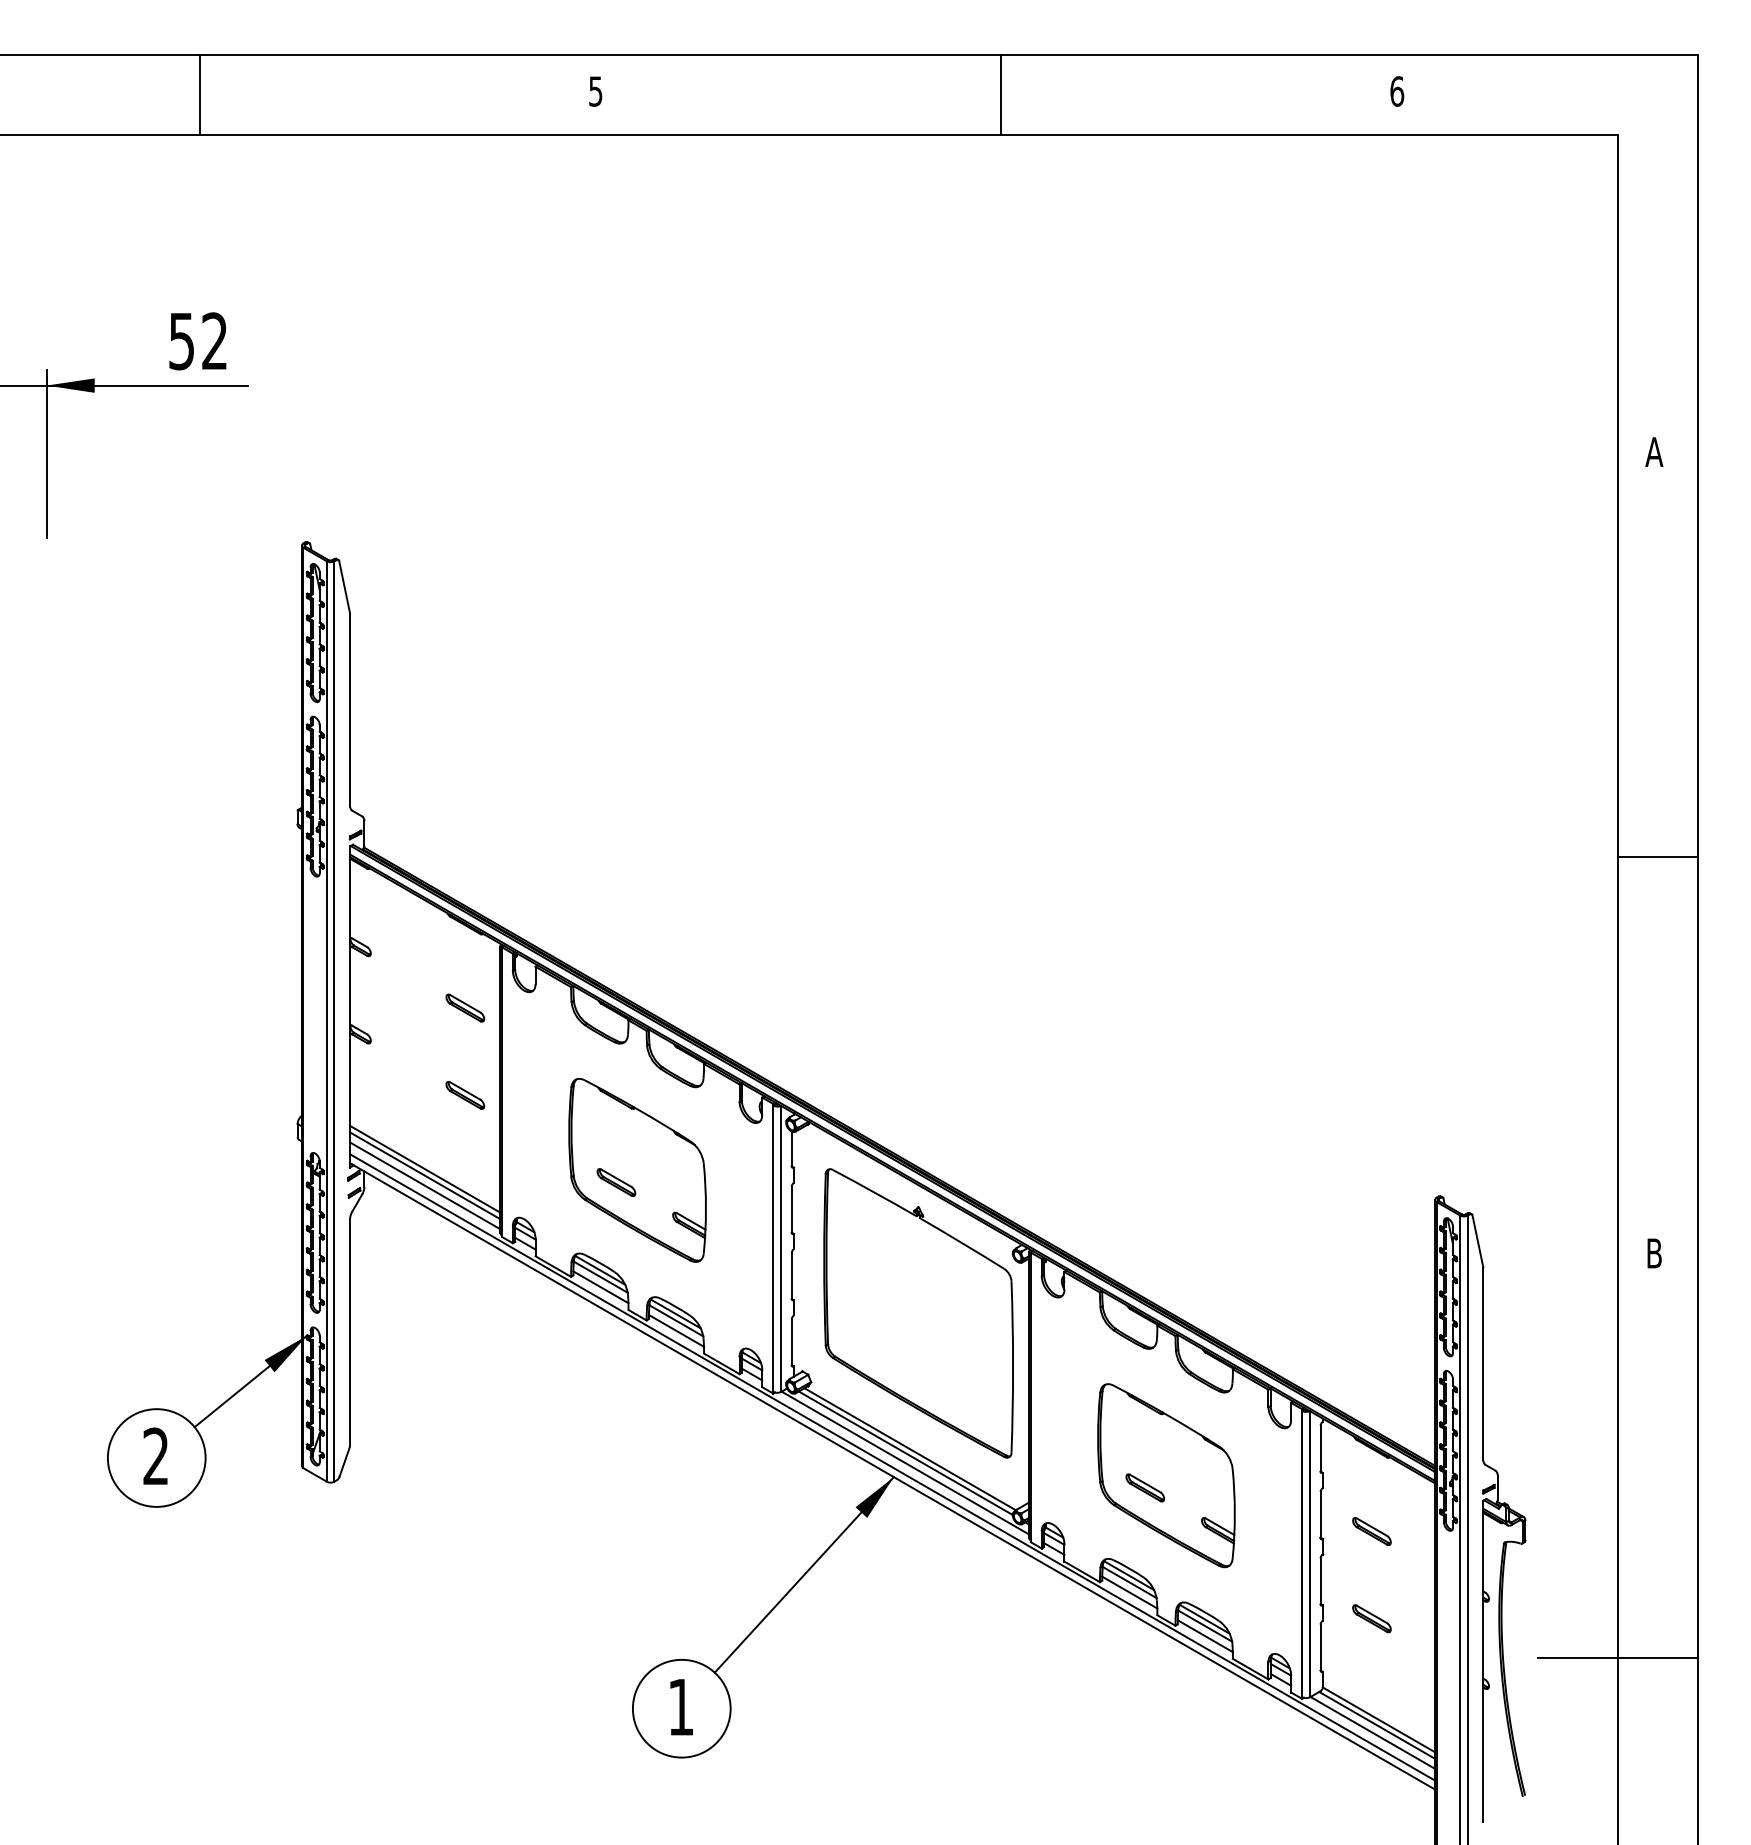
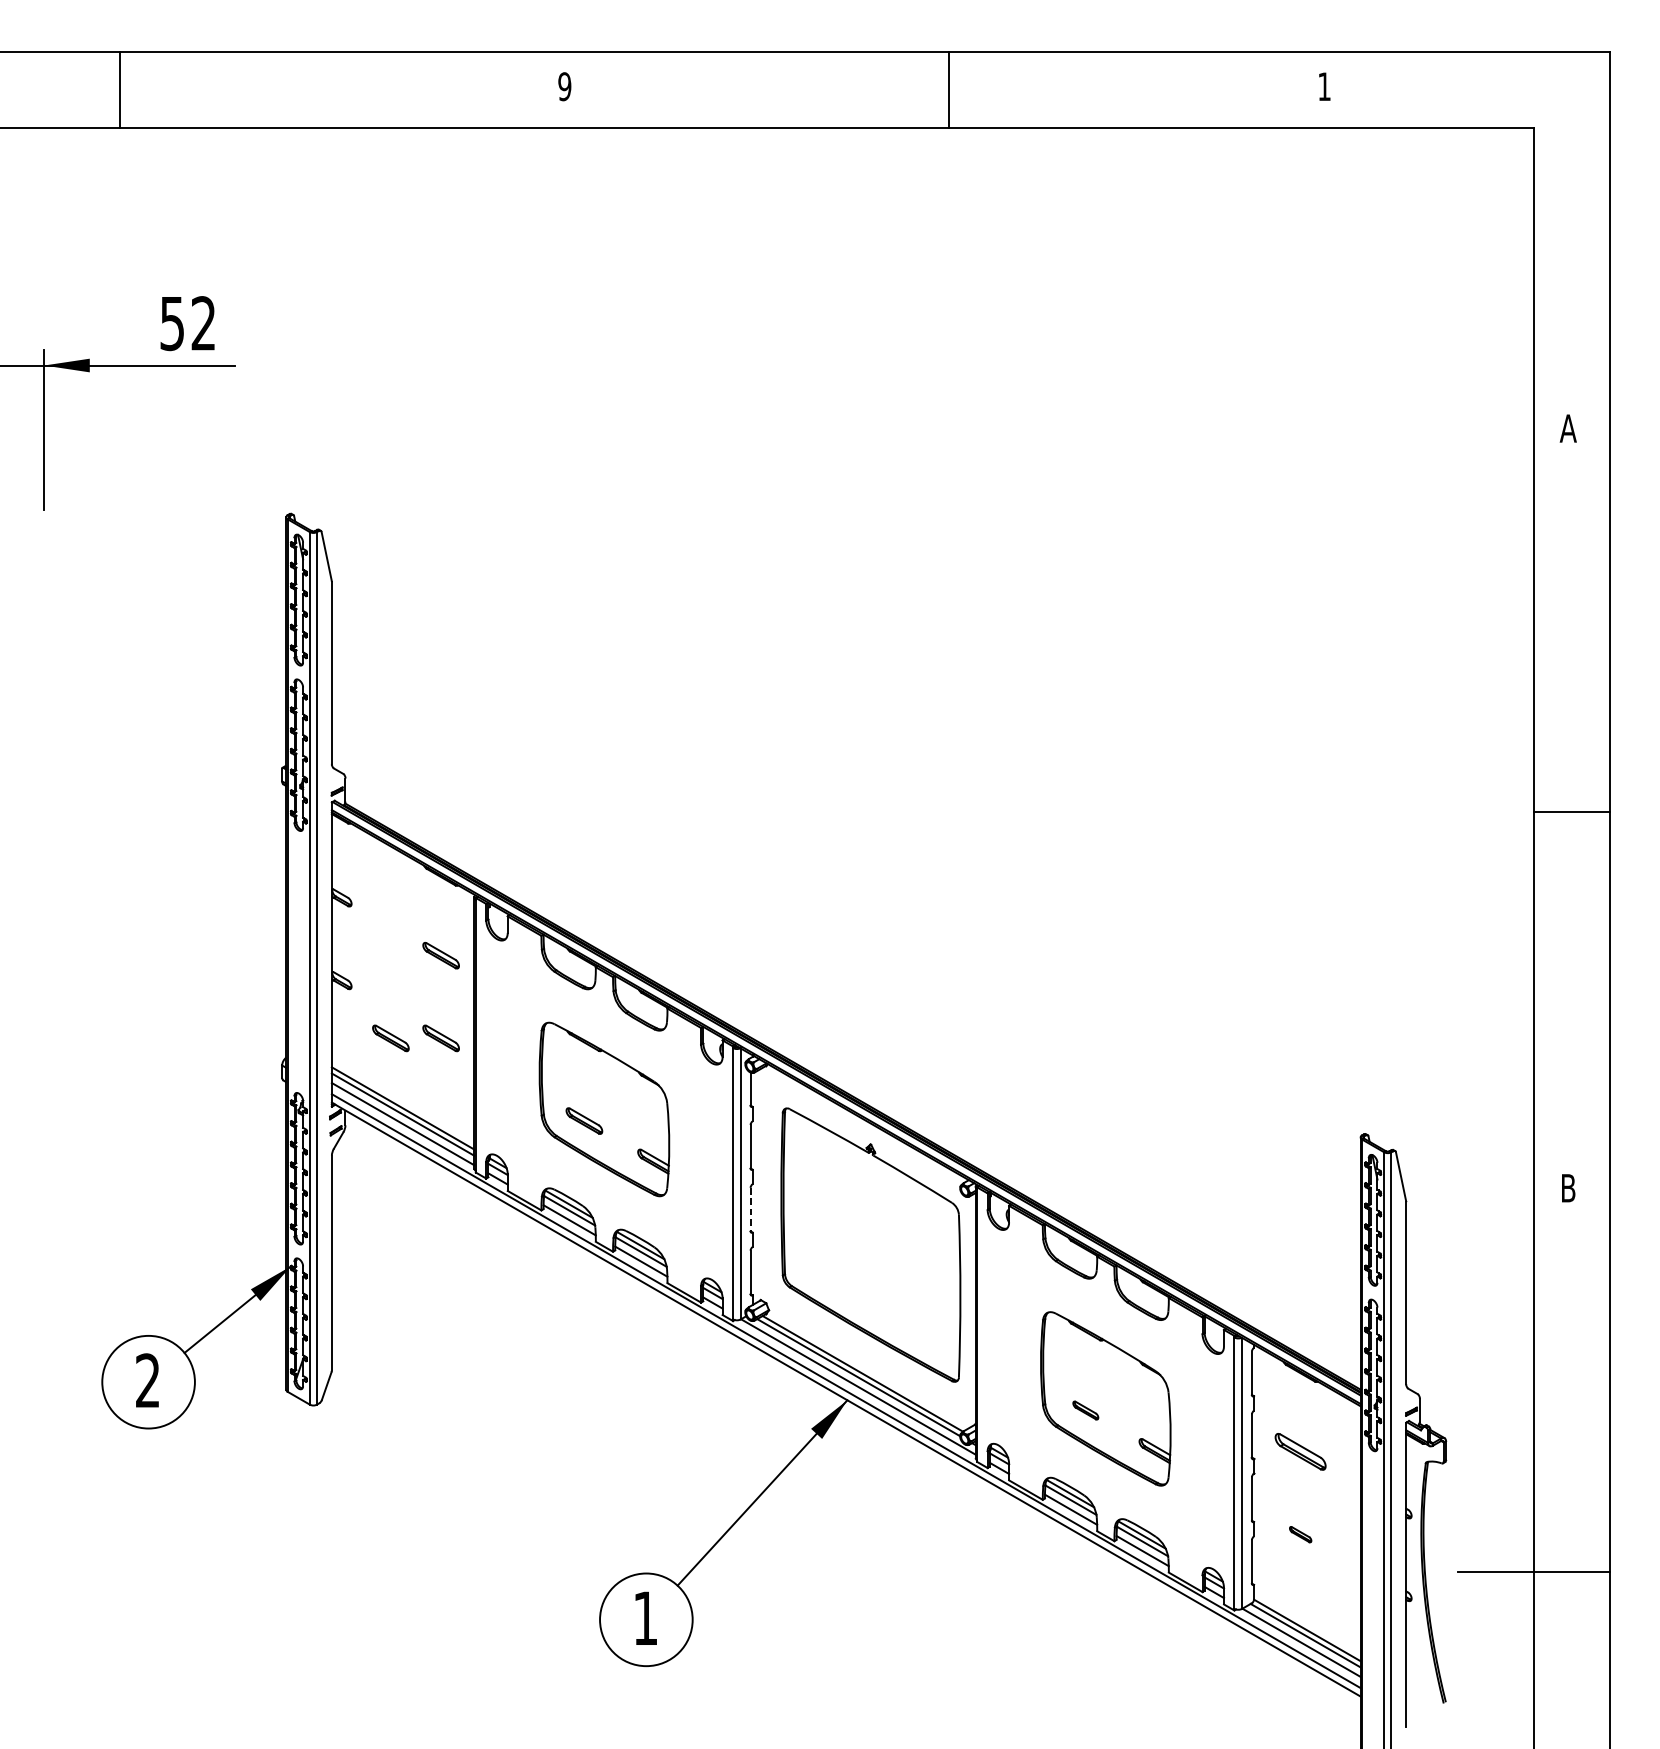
text: (595, 91) -> (564, 86), 5 -> 9
text: (1397, 91) -> (1324, 86), 6 -> 1
line: (199, 95) -> (119, 90), moved
part: (412, 1094) -> (391, 1037), added
line: (791, 1275) -> (750, 1209), solid -> dashed
part: (1145, 1487) -> (1085, 1410), size x0.7
part: (1371, 1531) -> (1300, 1451), size x1.4
part: (1371, 1618) -> (1300, 1534), size x0.6

